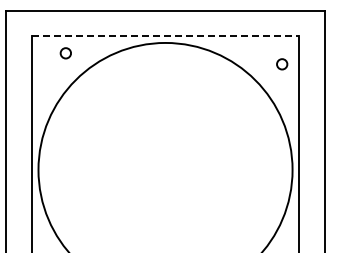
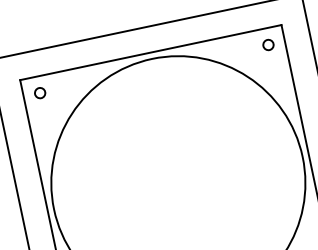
line: (165, 36) -> (150, 52), dashed -> solid
circle: (65, 53) -> (39, 93), moved
circle: (282, 64) -> (268, 45), moved

